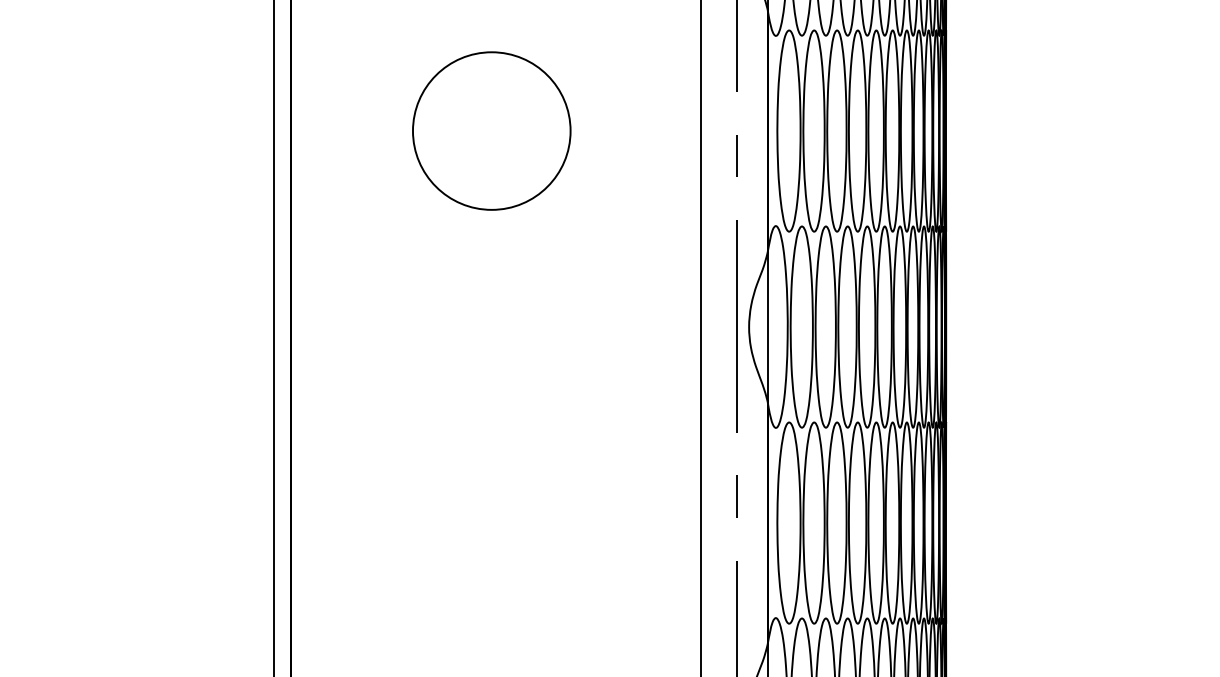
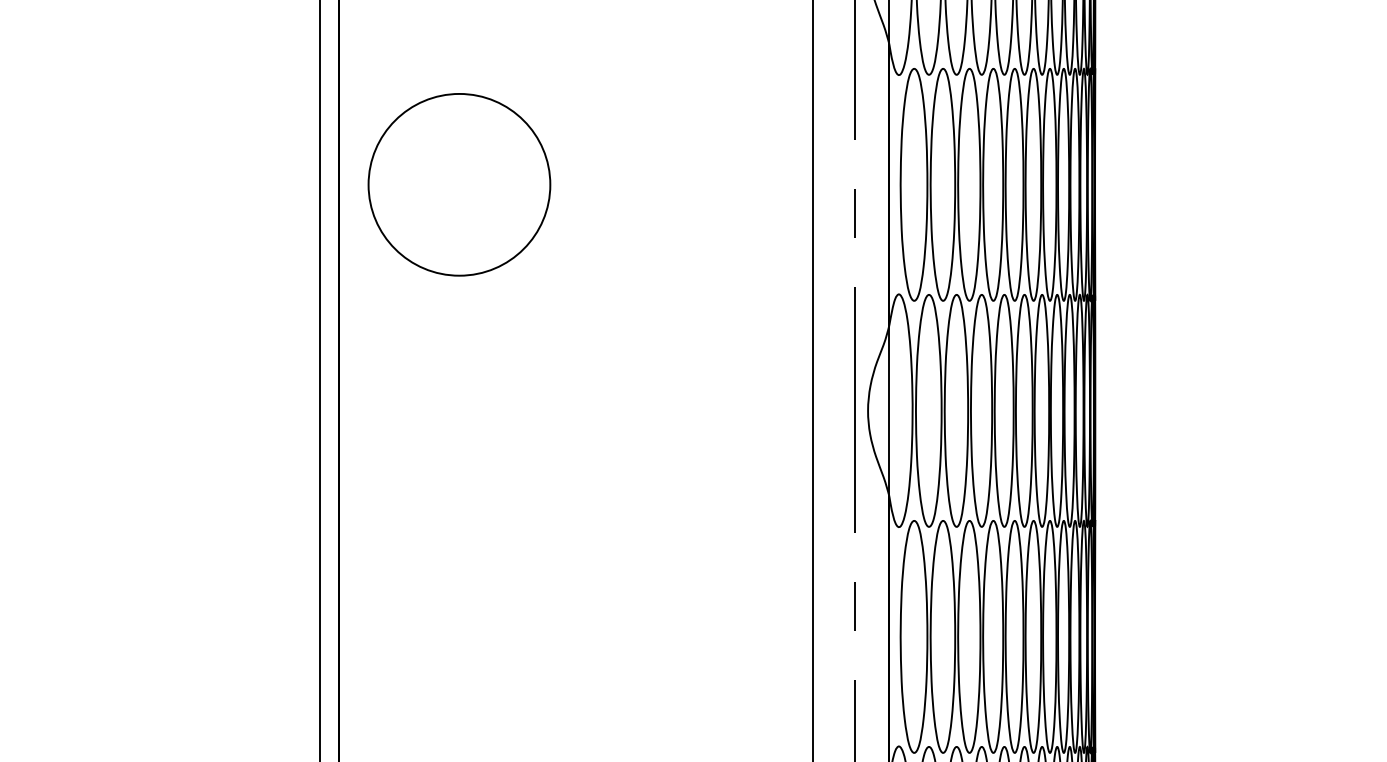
circle: (491, 130) -> (459, 184), moved

